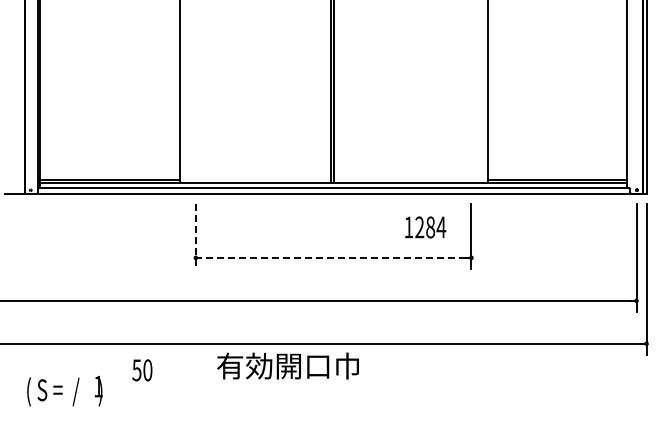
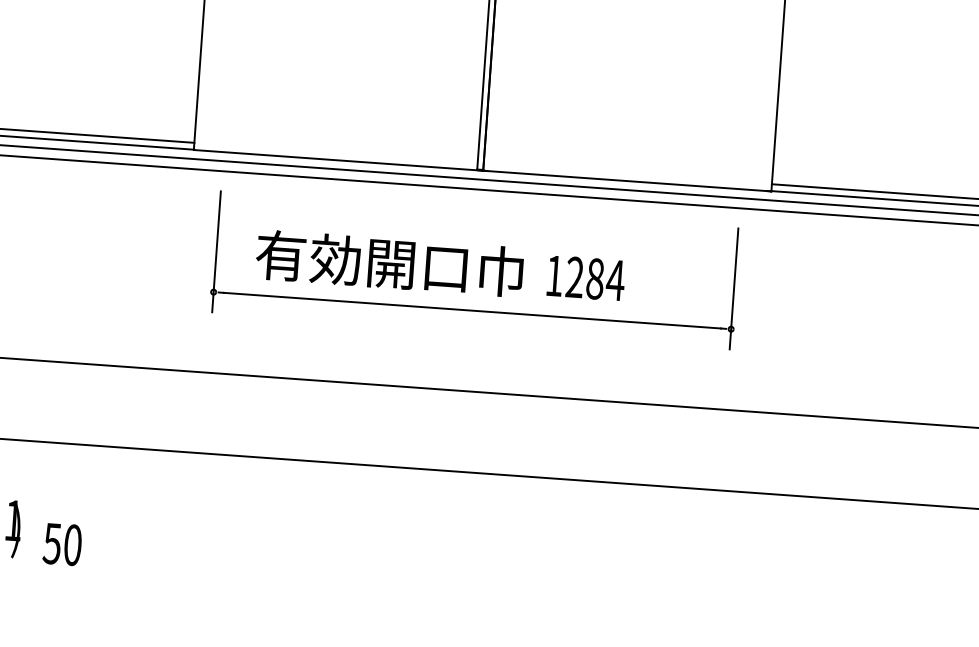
text: (425, 227) -> (585, 278), moved
line: (195, 236) -> (215, 251), dashed -> solid
line: (333, 257) -> (472, 309), dashed -> solid
text: (287, 365) -> (388, 262), moved
text: (142, 370) -> (62, 544), moved

